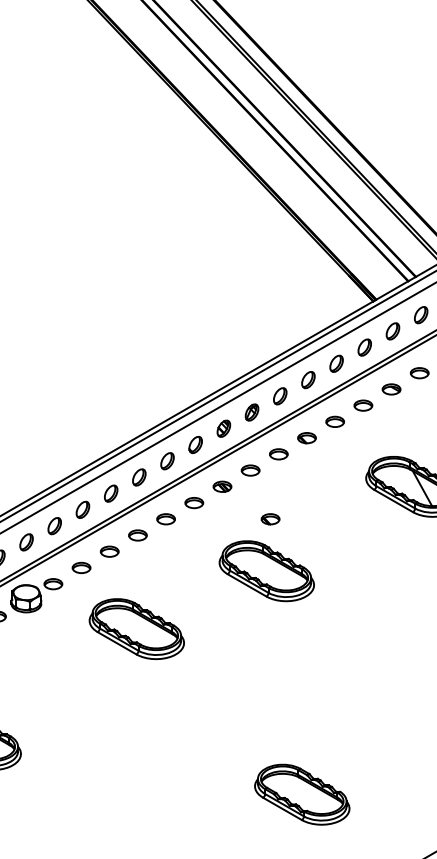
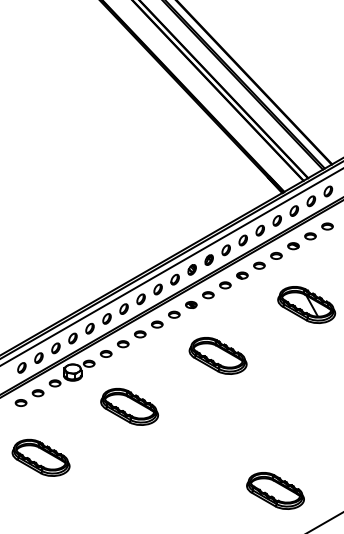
part: (270, 519) -> (220, 324), removed
part: (136, 628) -> (129, 406), moved
part: (302, 793) -> (275, 490), moved

